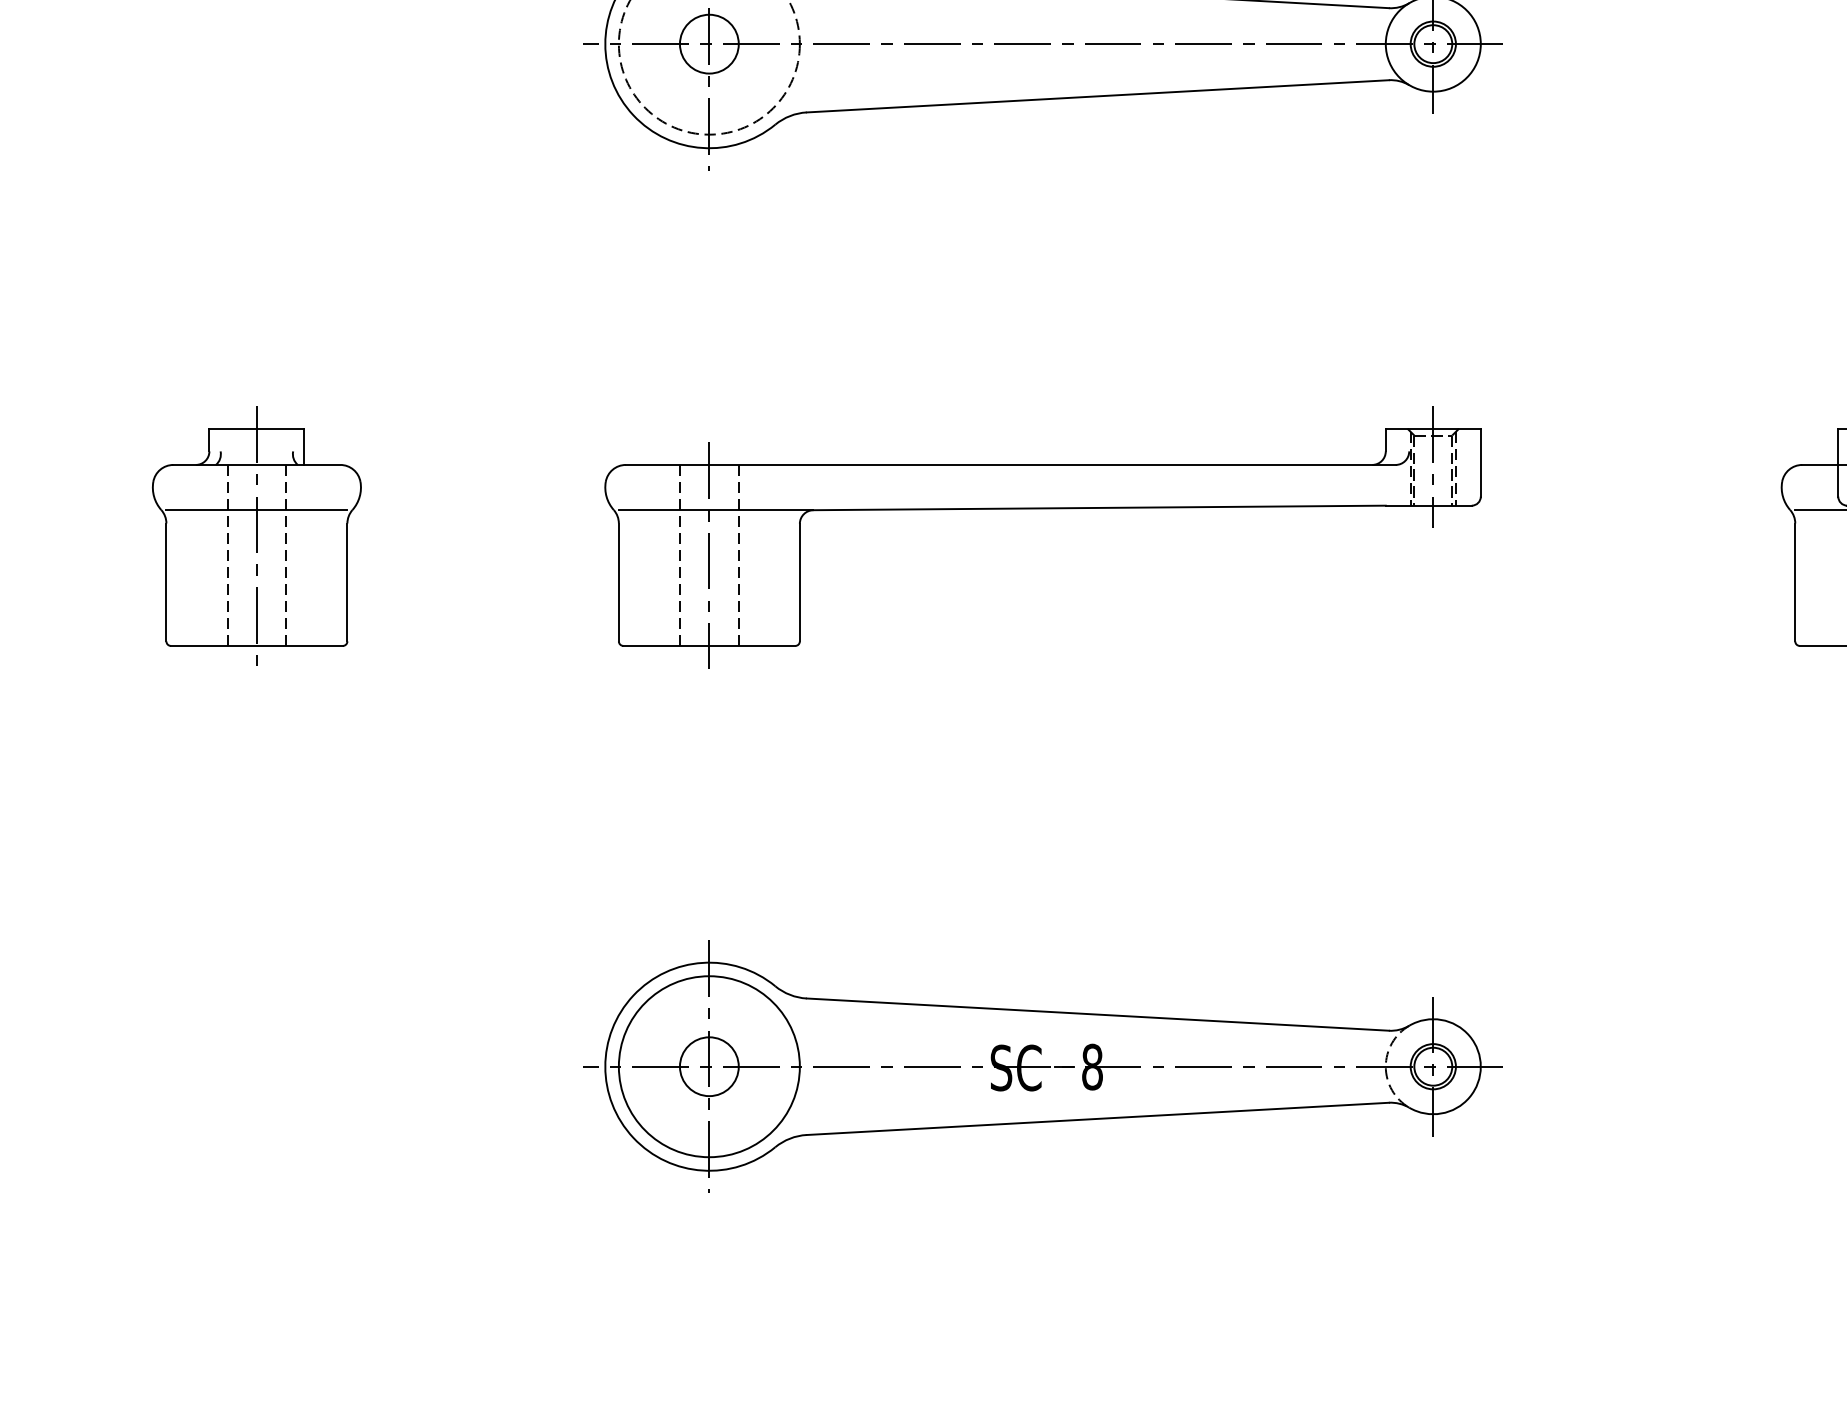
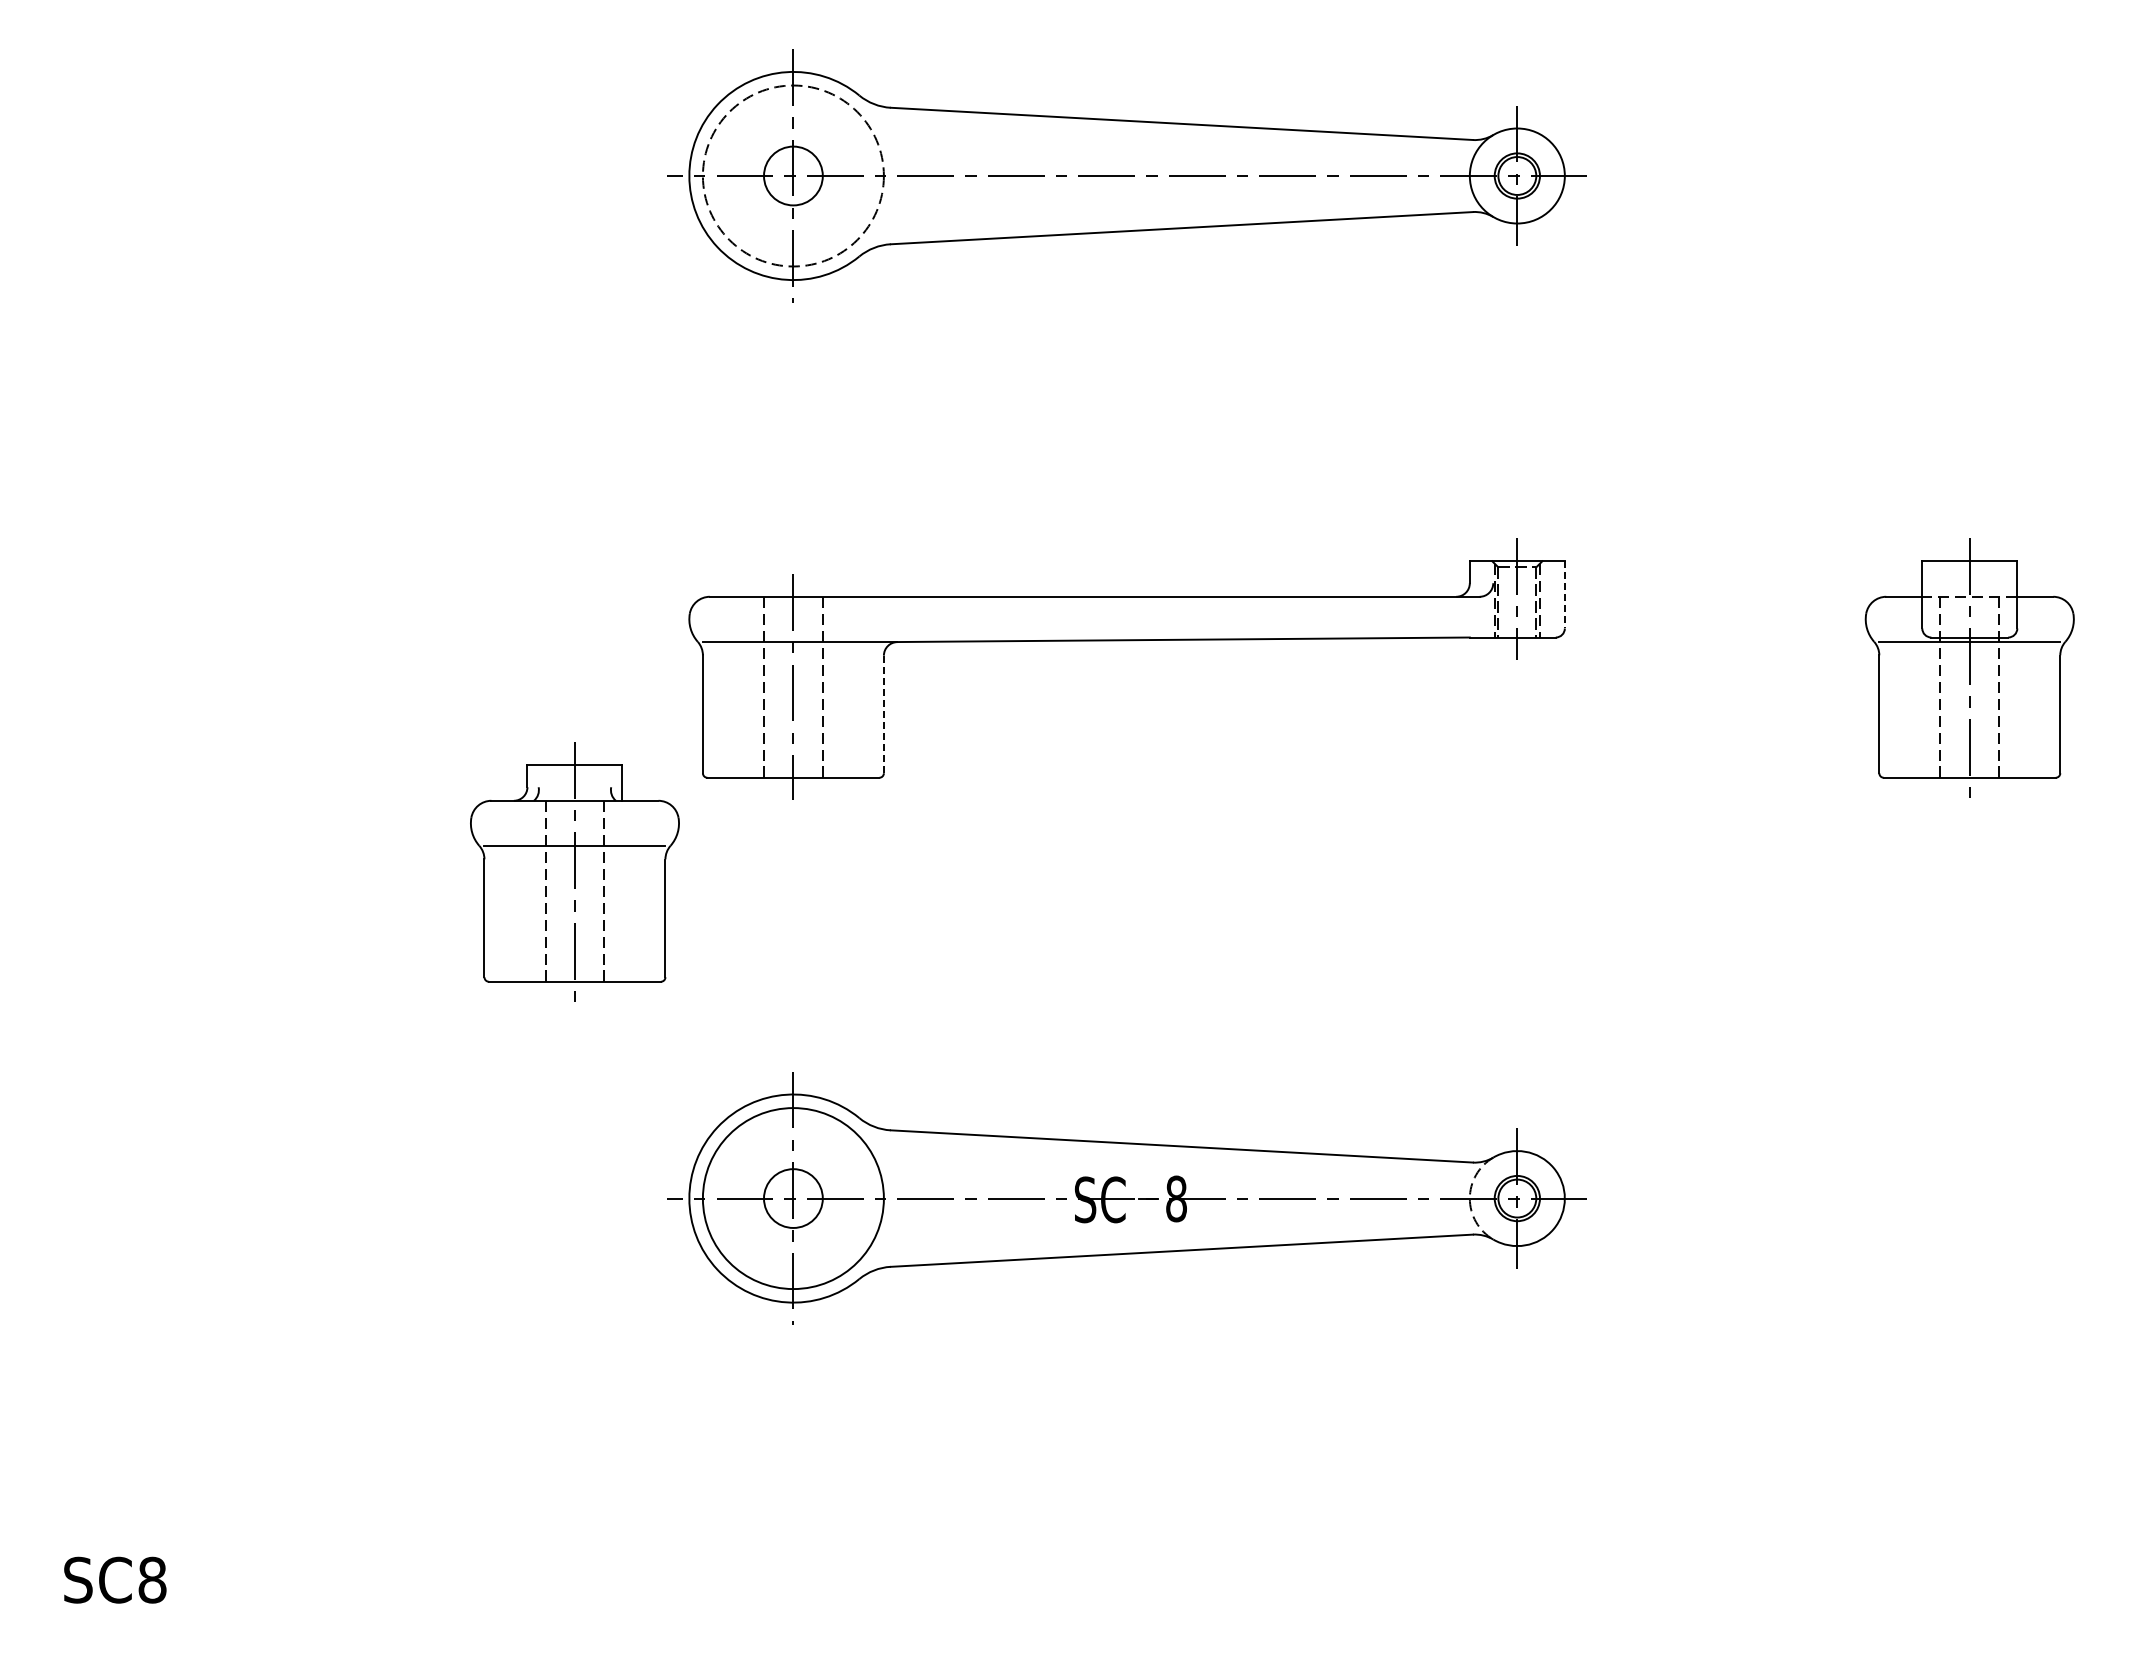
line: (1480, 462) -> (1564, 594), solid -> dashed
part: (256, 535) -> (574, 871), moved
line: (799, 582) -> (883, 714), solid -> dashed

